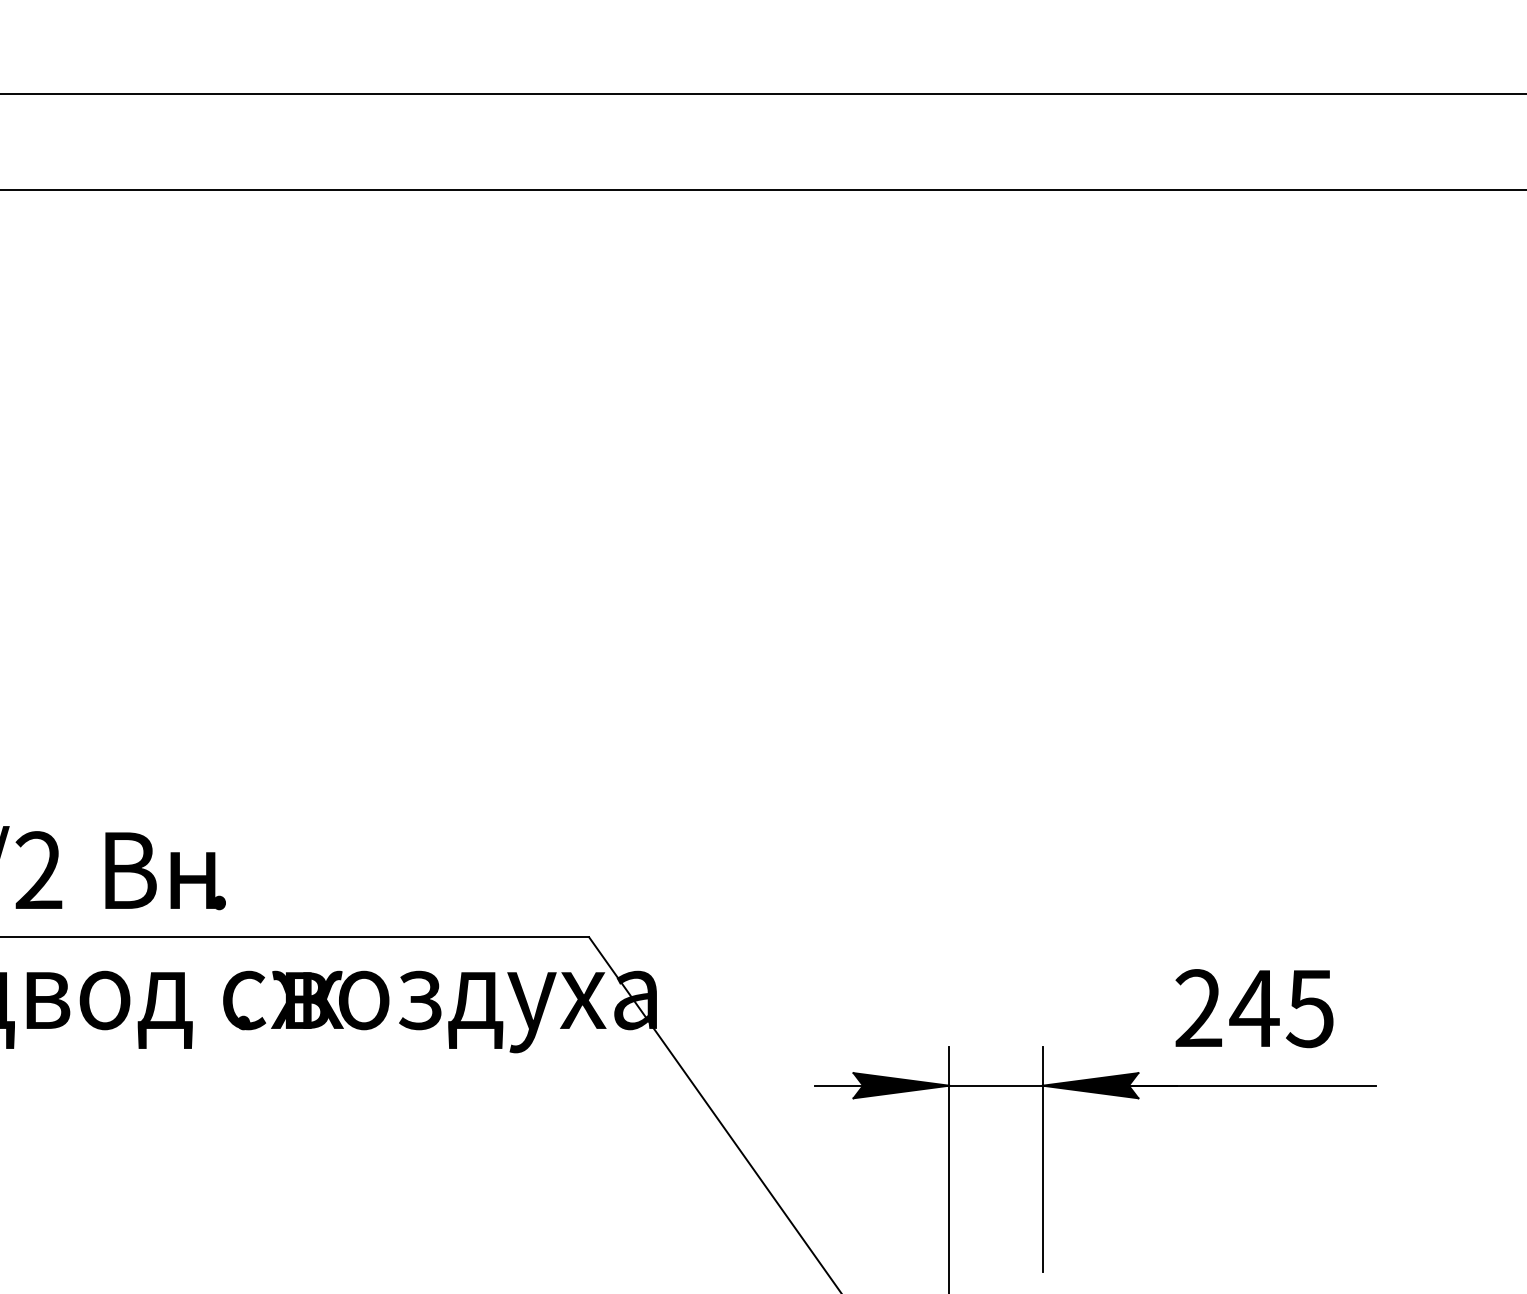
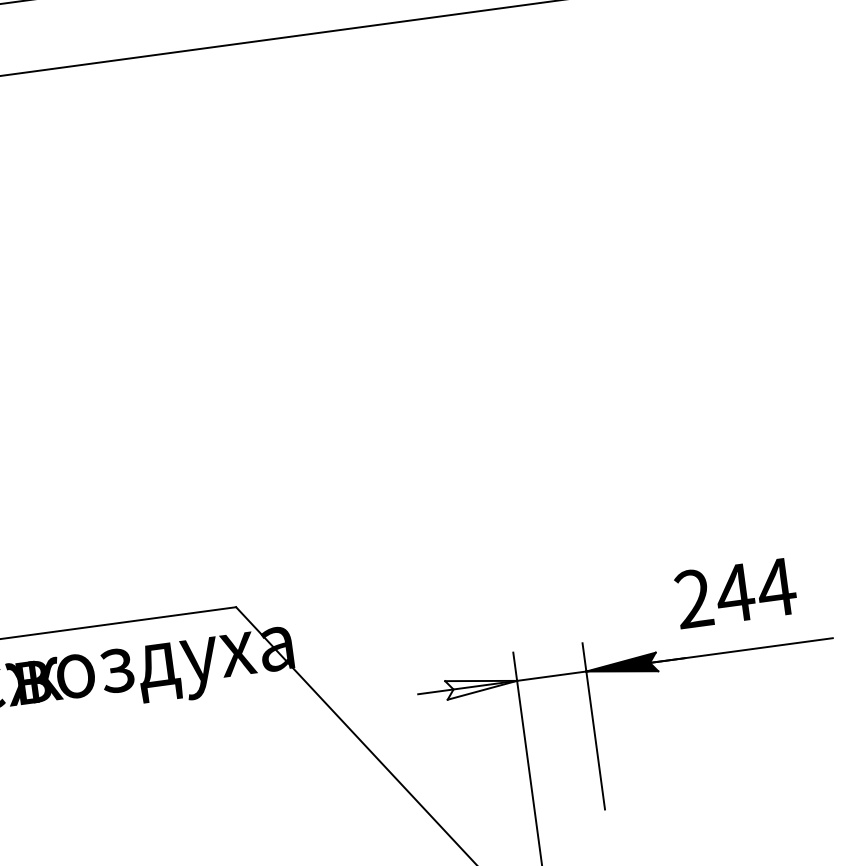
text: (1310, 1009) -> (776, 588), 245 -> 244
fill: (901, 1085) -> (481, 685), removed

